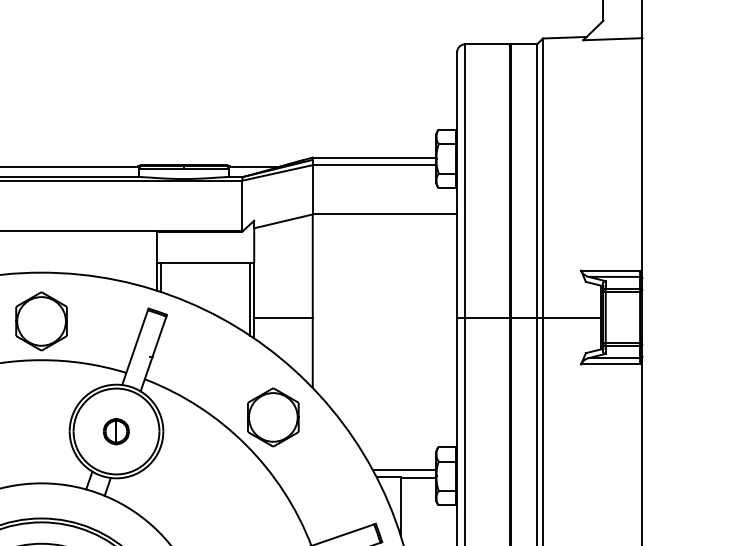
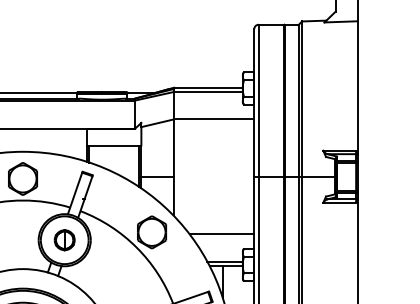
line: (398, 421) -> (221, 234), added
part: (116, 431) -> (64, 240), size x1.43

